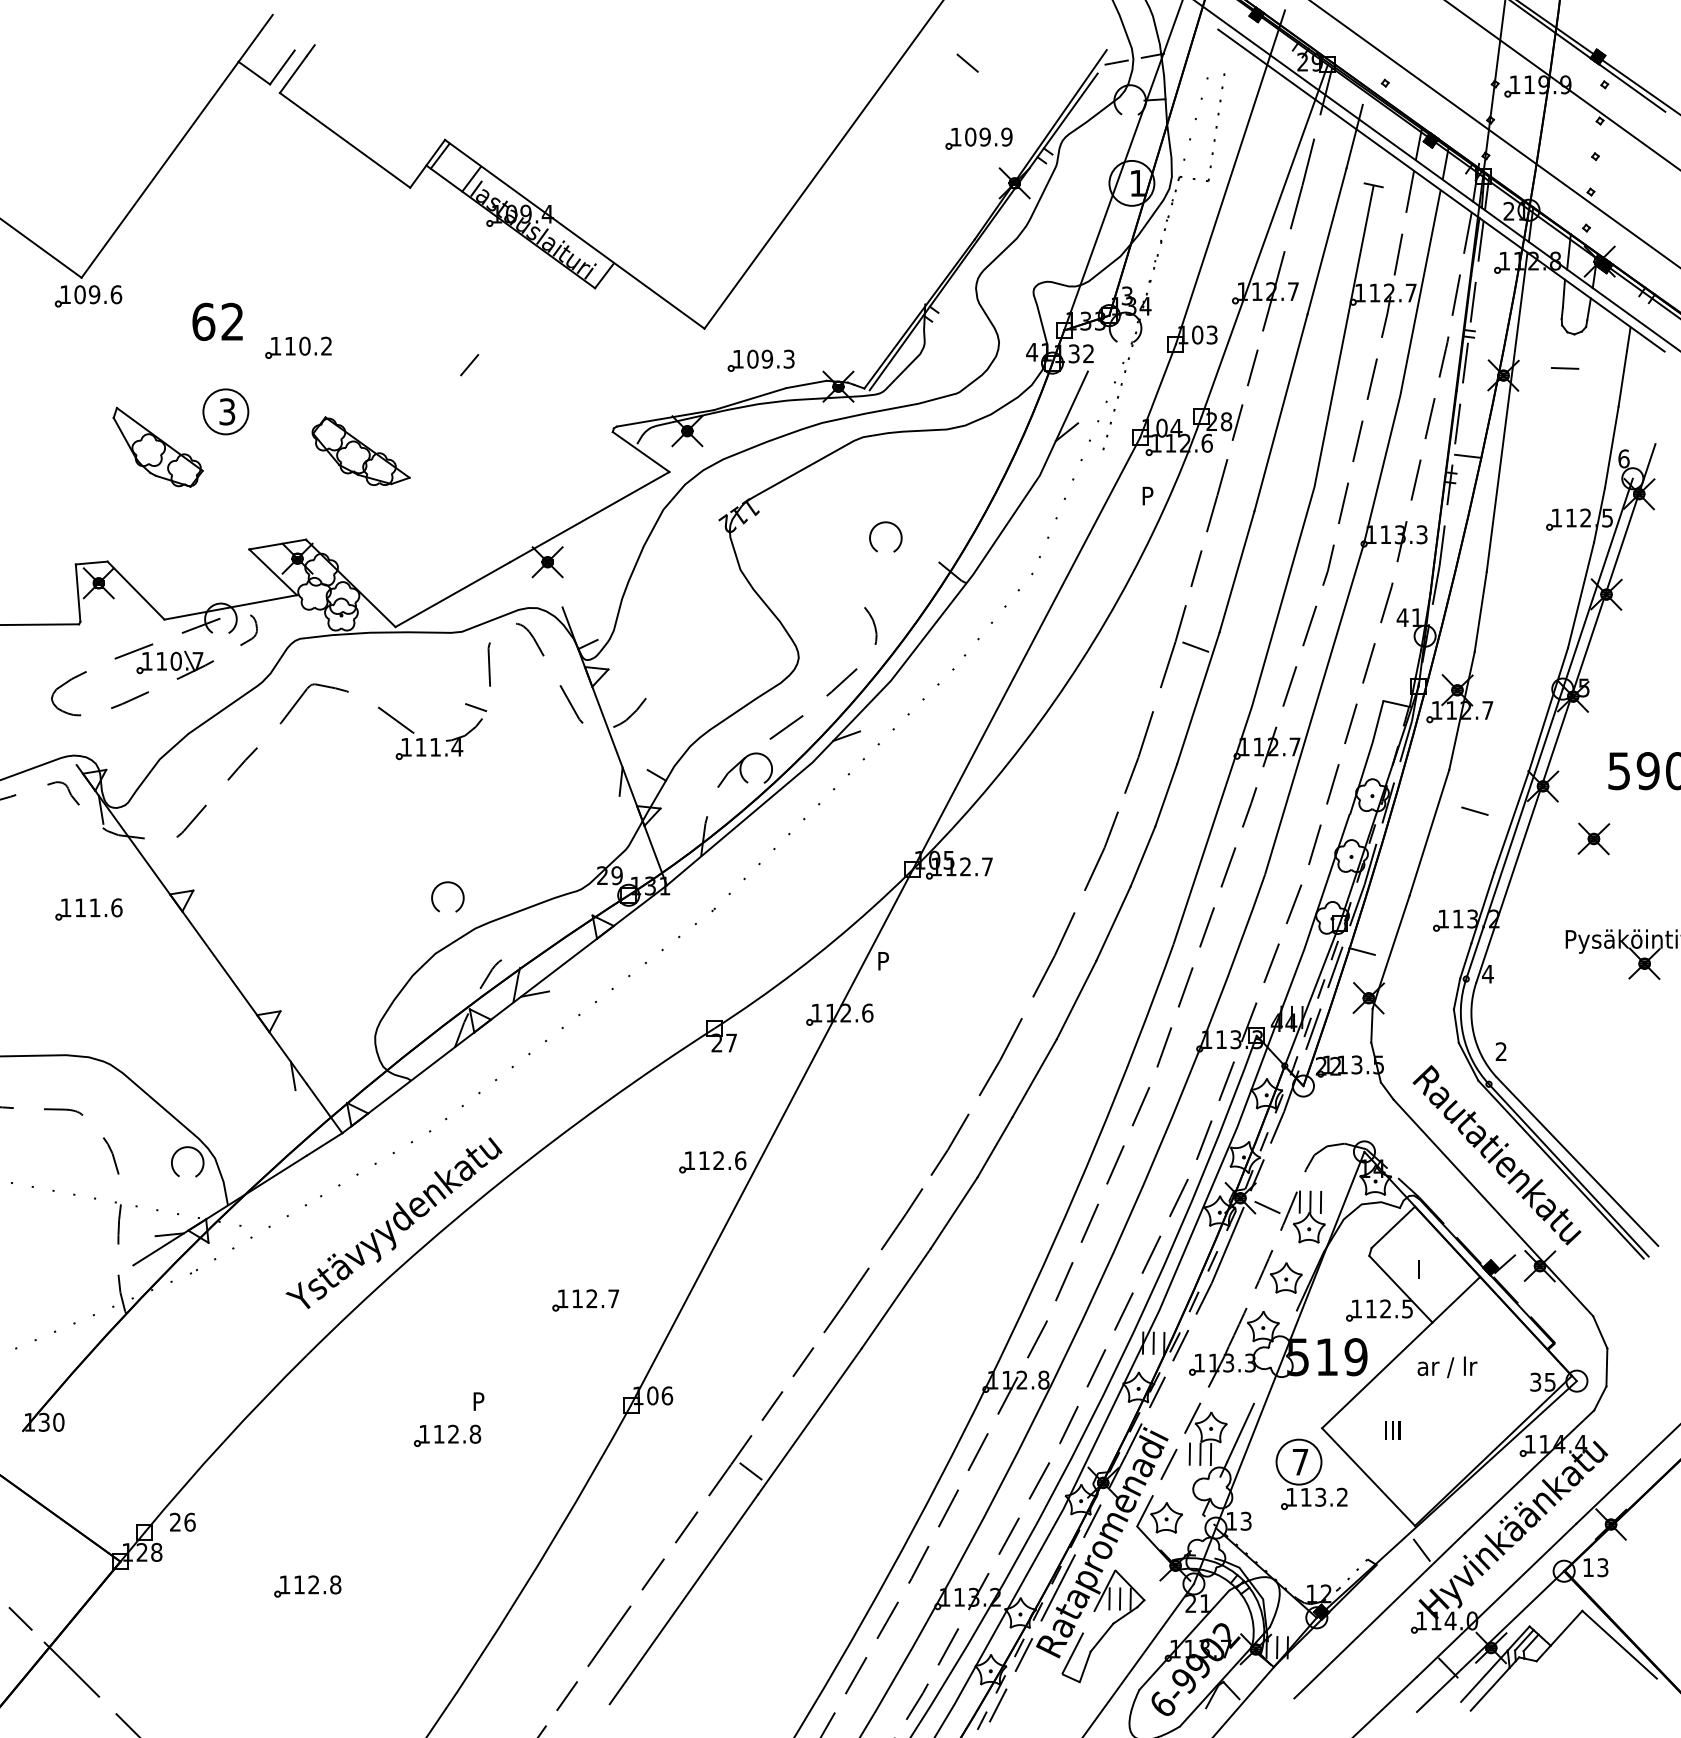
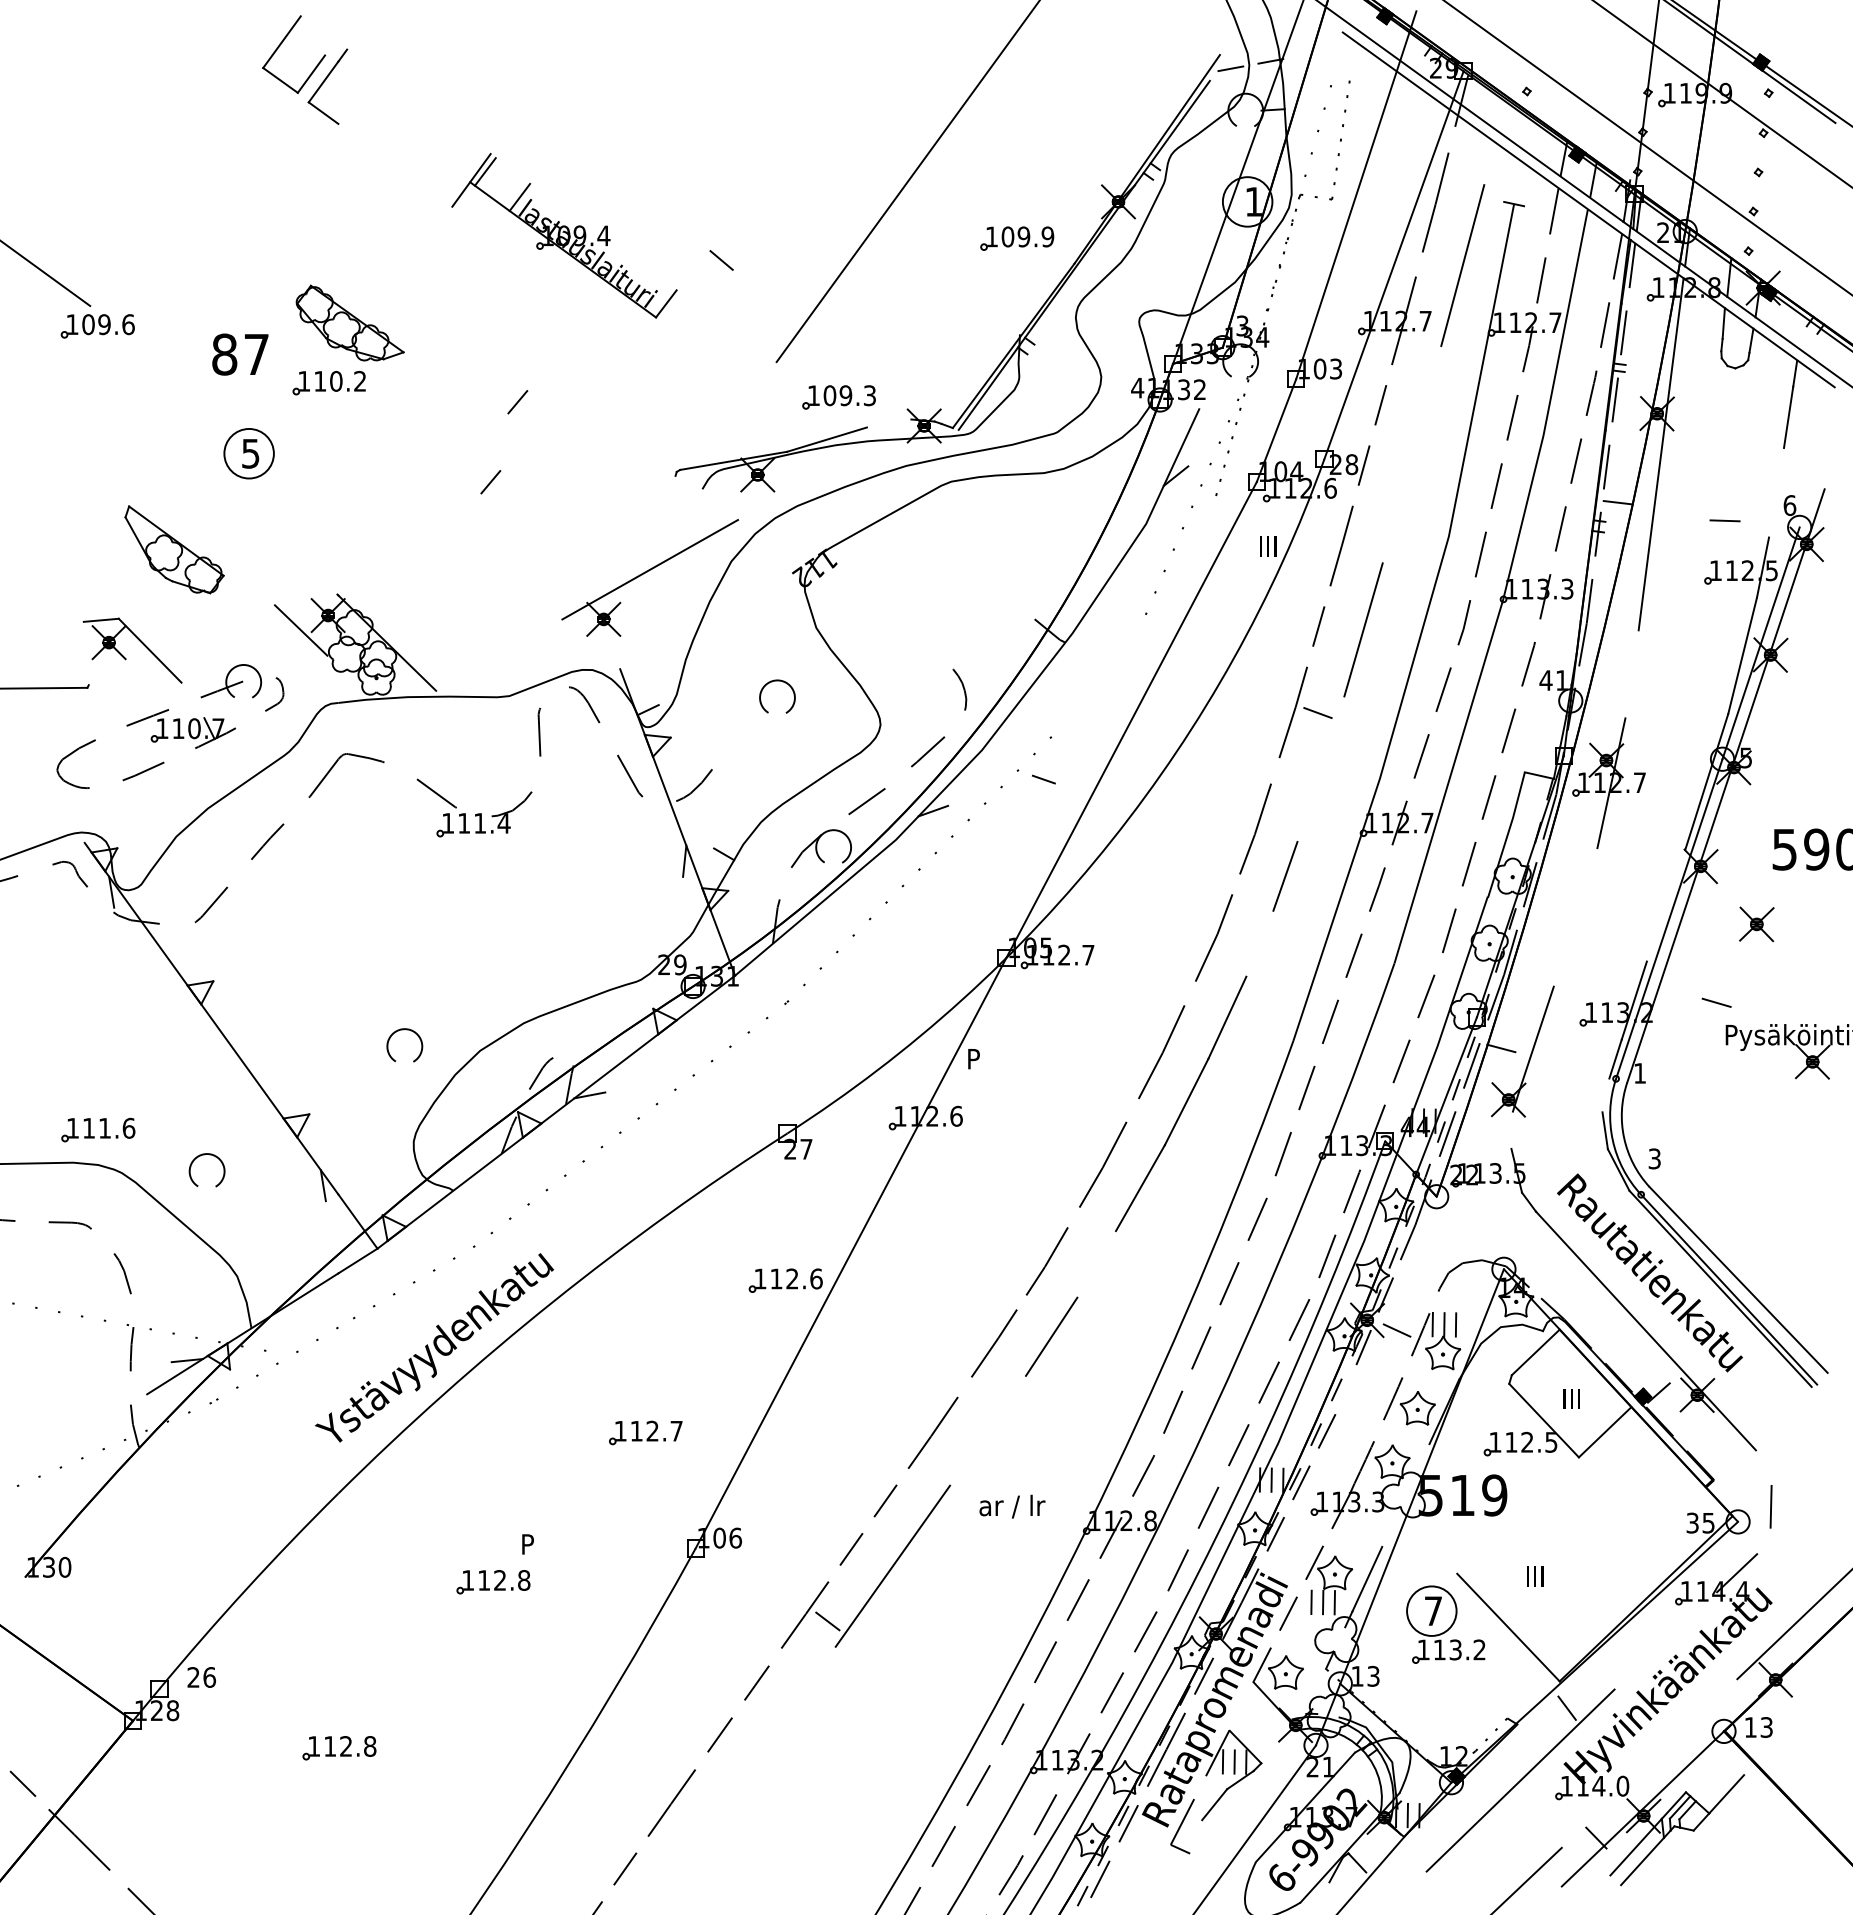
line: (967, 63) -> (721, 260), moved
line: (1354, 136) -> (1493, 150), removed
part: (979, 138) -> (1017, 238), moved
line: (358, 149) -> (395, 164), removed
line: (159, 169) -> (176, 186), removed
line: (574, 234) -> (633, 258), removed
text: (218, 321) -> (240, 354), 62 -> 87
line: (1564, 368) -> (1724, 520), moved
line: (806, 384) -> (888, 423), removed
text: (227, 411) -> (250, 453), 3 -> 5
line: (1280, 412) -> (1411, 454), removed
line: (444, 437) -> (490, 482), added
part: (158, 447) -> (174, 549), moved
line: (1611, 447) -> (1776, 492), removed
part: (360, 450) -> (349, 322), moved
line: (640, 451) -> (706, 497), removed
text: (1149, 496) -> (1267, 546), P -> III
part: (881, 524) -> (772, 682), moved
line: (277, 544) -> (305, 599), removed
line: (77, 593) -> (85, 653), removed
line: (453, 594) -> (499, 654), removed
line: (230, 606) -> (254, 668), removed
line: (1480, 612) -> (1631, 674), removed
line: (992, 622) -> (1094, 685), removed
line: (1198, 697) -> (1320, 768), removed
line: (475, 707) -> (1043, 779), moved
line: (1474, 810) -> (1716, 1002), moved
line: (1511, 821) -> (1665, 905), removed
line: (1429, 832) -> (1575, 917), removed
line: (1142, 856) -> (1259, 943), removed
part: (446, 883) -> (403, 1030), moved
part: (89, 908) -> (98, 1129), moved
text: (1487, 974) -> (1639, 1073), 4 -> 1
line: (1456, 994) -> (1605, 1095), removed
line: (1371, 1025) -> (1511, 1129), removed
text: (1501, 1051) -> (1654, 1158), 2 -> 3
line: (994, 1147) -> (1096, 1264), removed
part: (179, 1151) -> (197, 1158), moved
line: (1220, 1260) -> (1345, 1389), removed
text: (1429, 1269) -> (1575, 1398), I -> III
line: (895, 1298) -> (987, 1430), removed
line: (1599, 1331) -> (1763, 1467), removed
text: (1447, 1367) -> (1012, 1506), moved
line: (1376, 1375) -> (1517, 1515), removed
line: (1599, 1398) -> (1763, 1540), removed
line: (1511, 1488) -> (1665, 1640), removed
line: (683, 1598) -> (753, 1761), removed
line: (1496, 1600) -> (1649, 1763), removed
line: (1619, 1644) -> (1785, 1812), removed
line: (1085, 1666) -> (1196, 1836), removed

